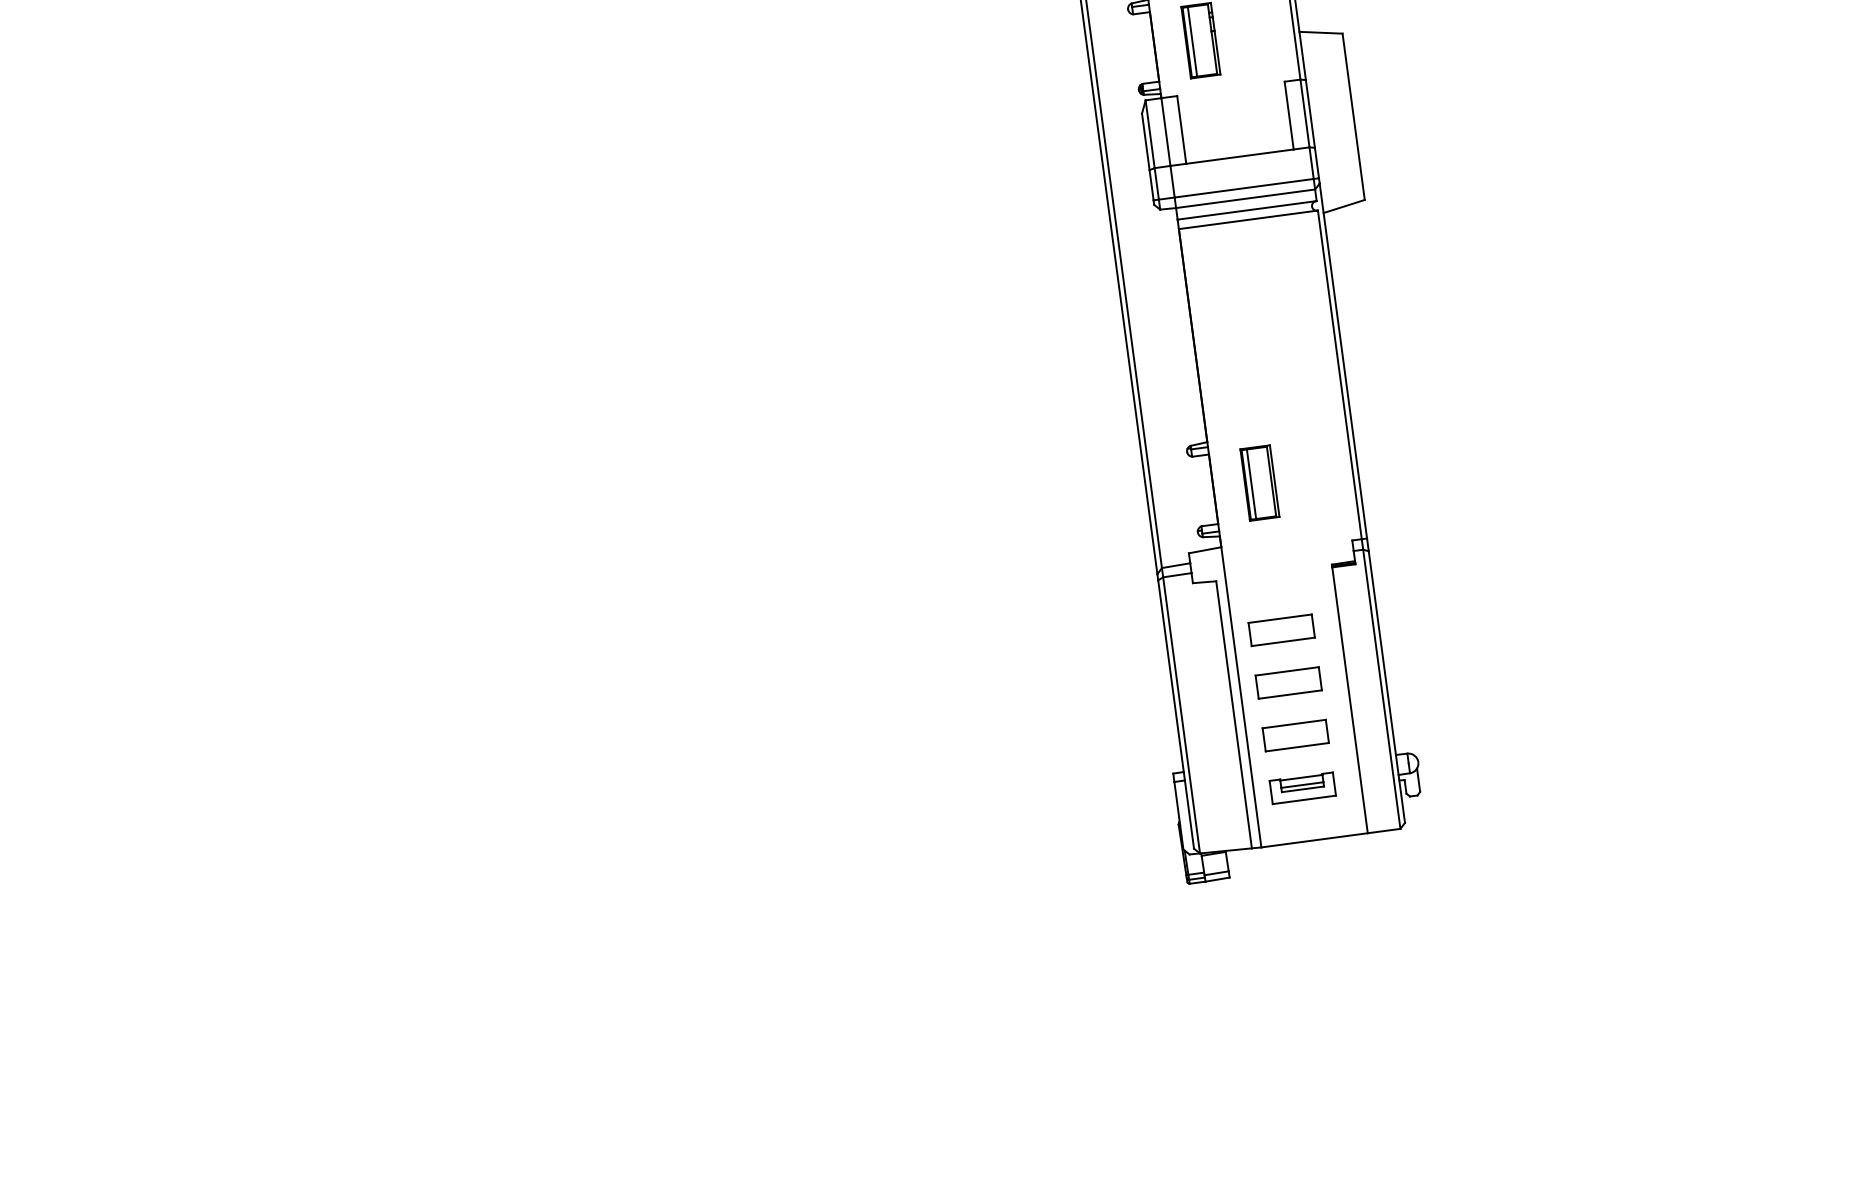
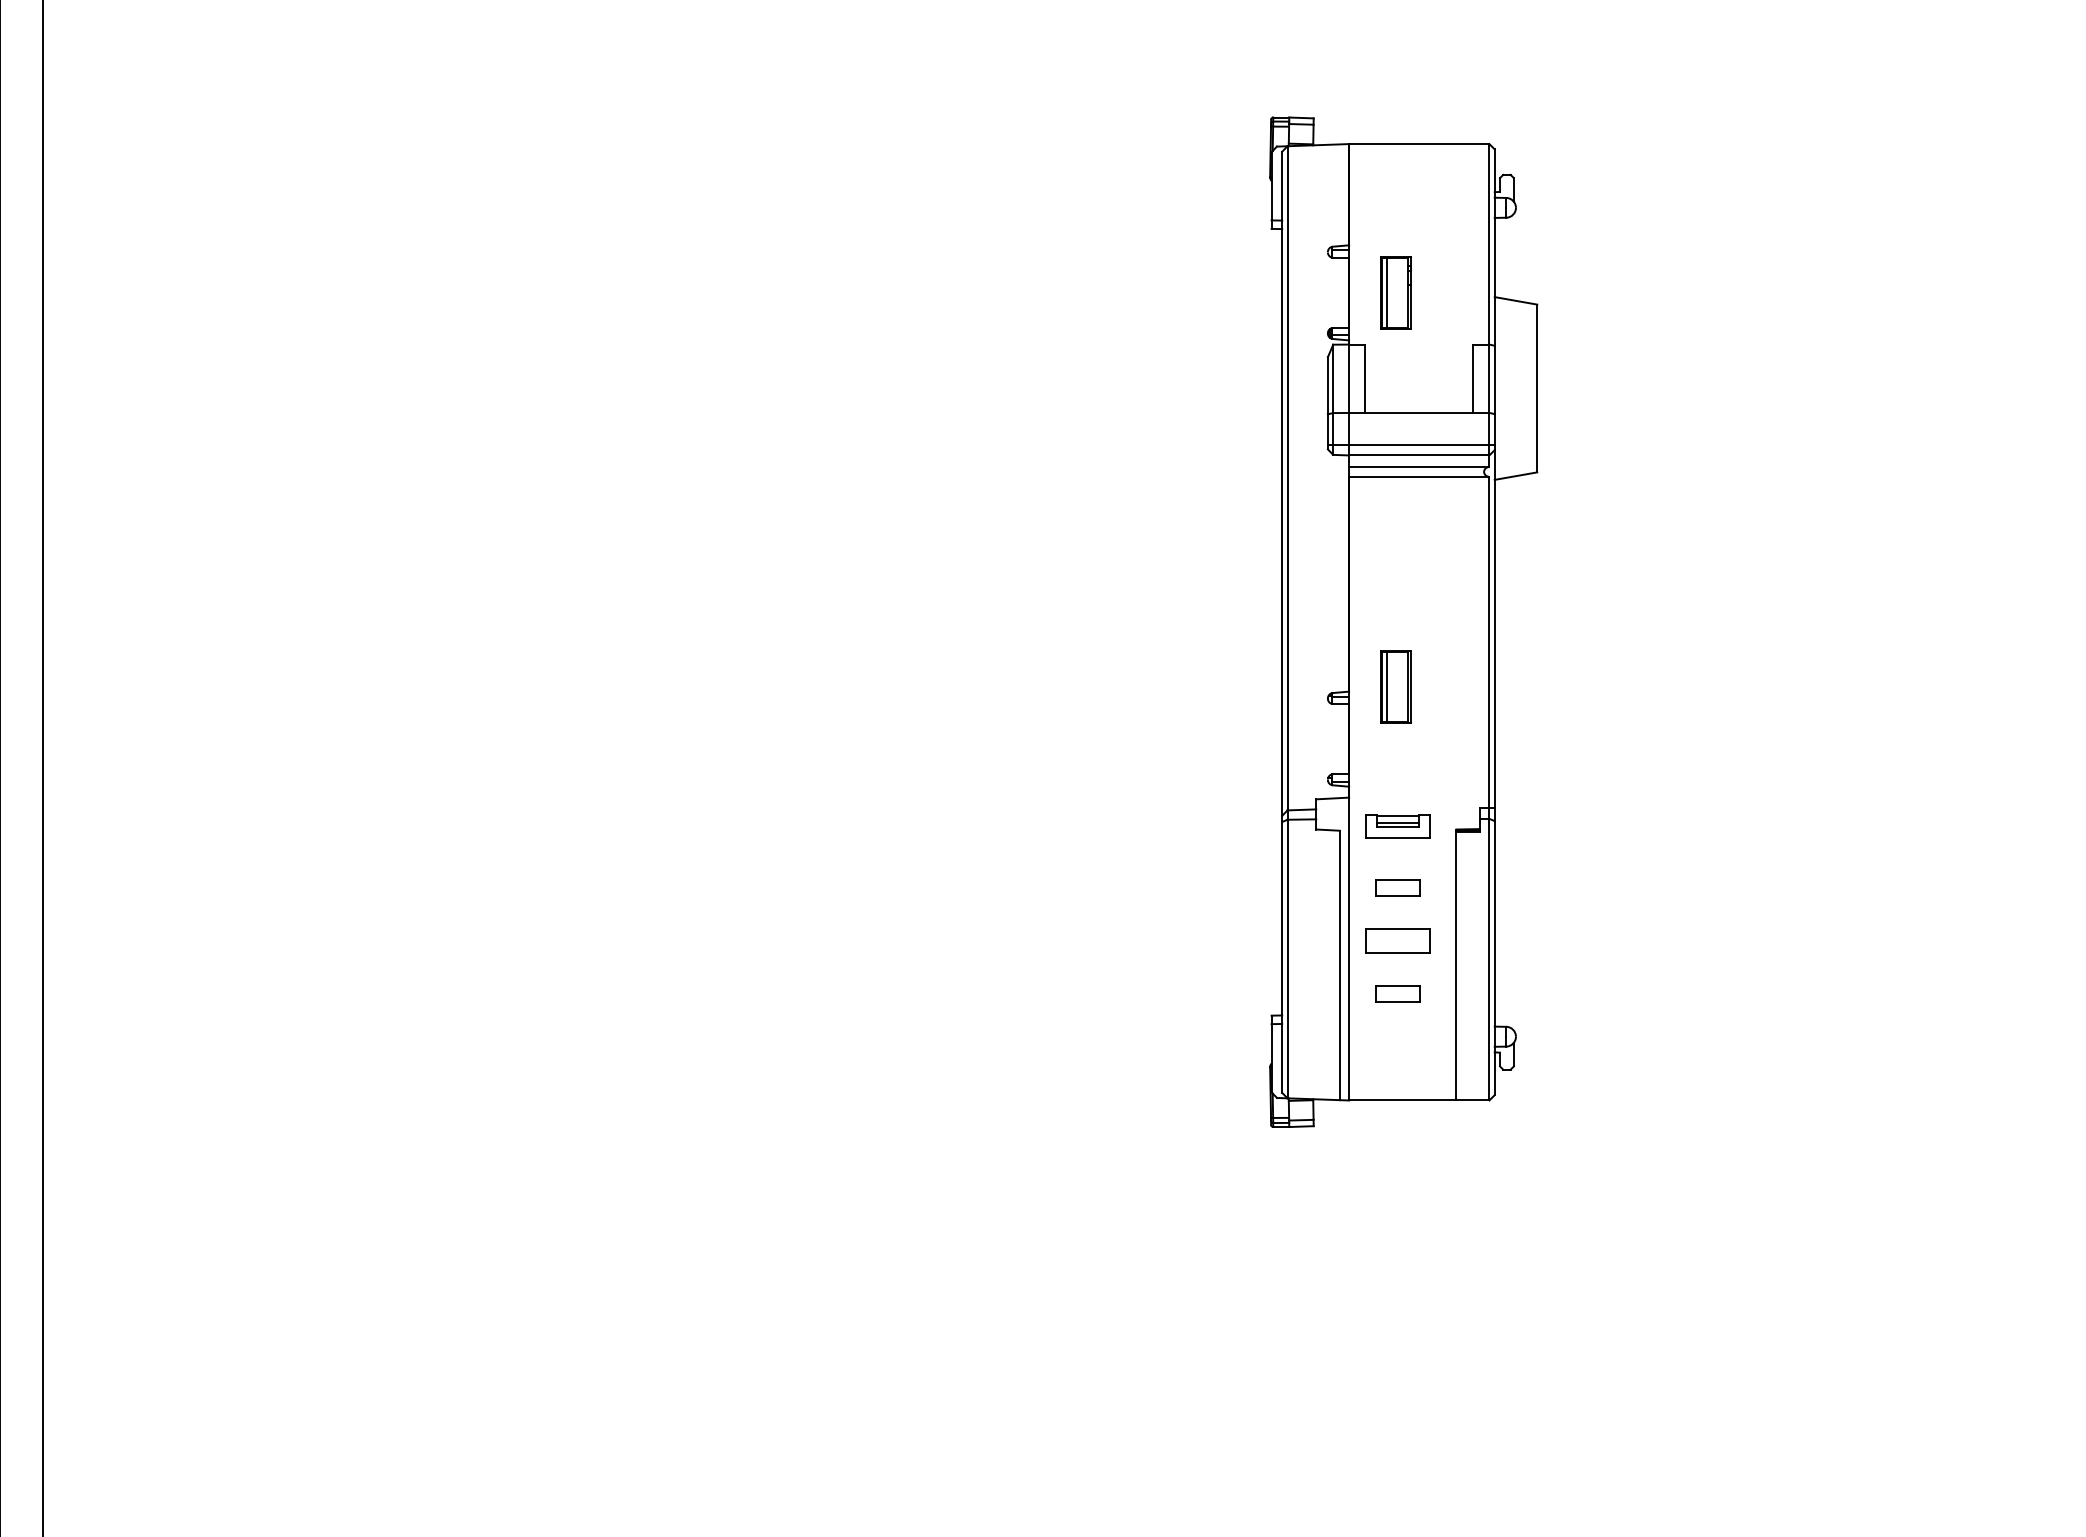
part: (1259, 482) -> (1395, 686), moved
part: (1281, 629) -> (1397, 887), size x0.7
part: (1295, 735) -> (1397, 994), size x0.7
part: (1302, 788) -> (1397, 826), moved

